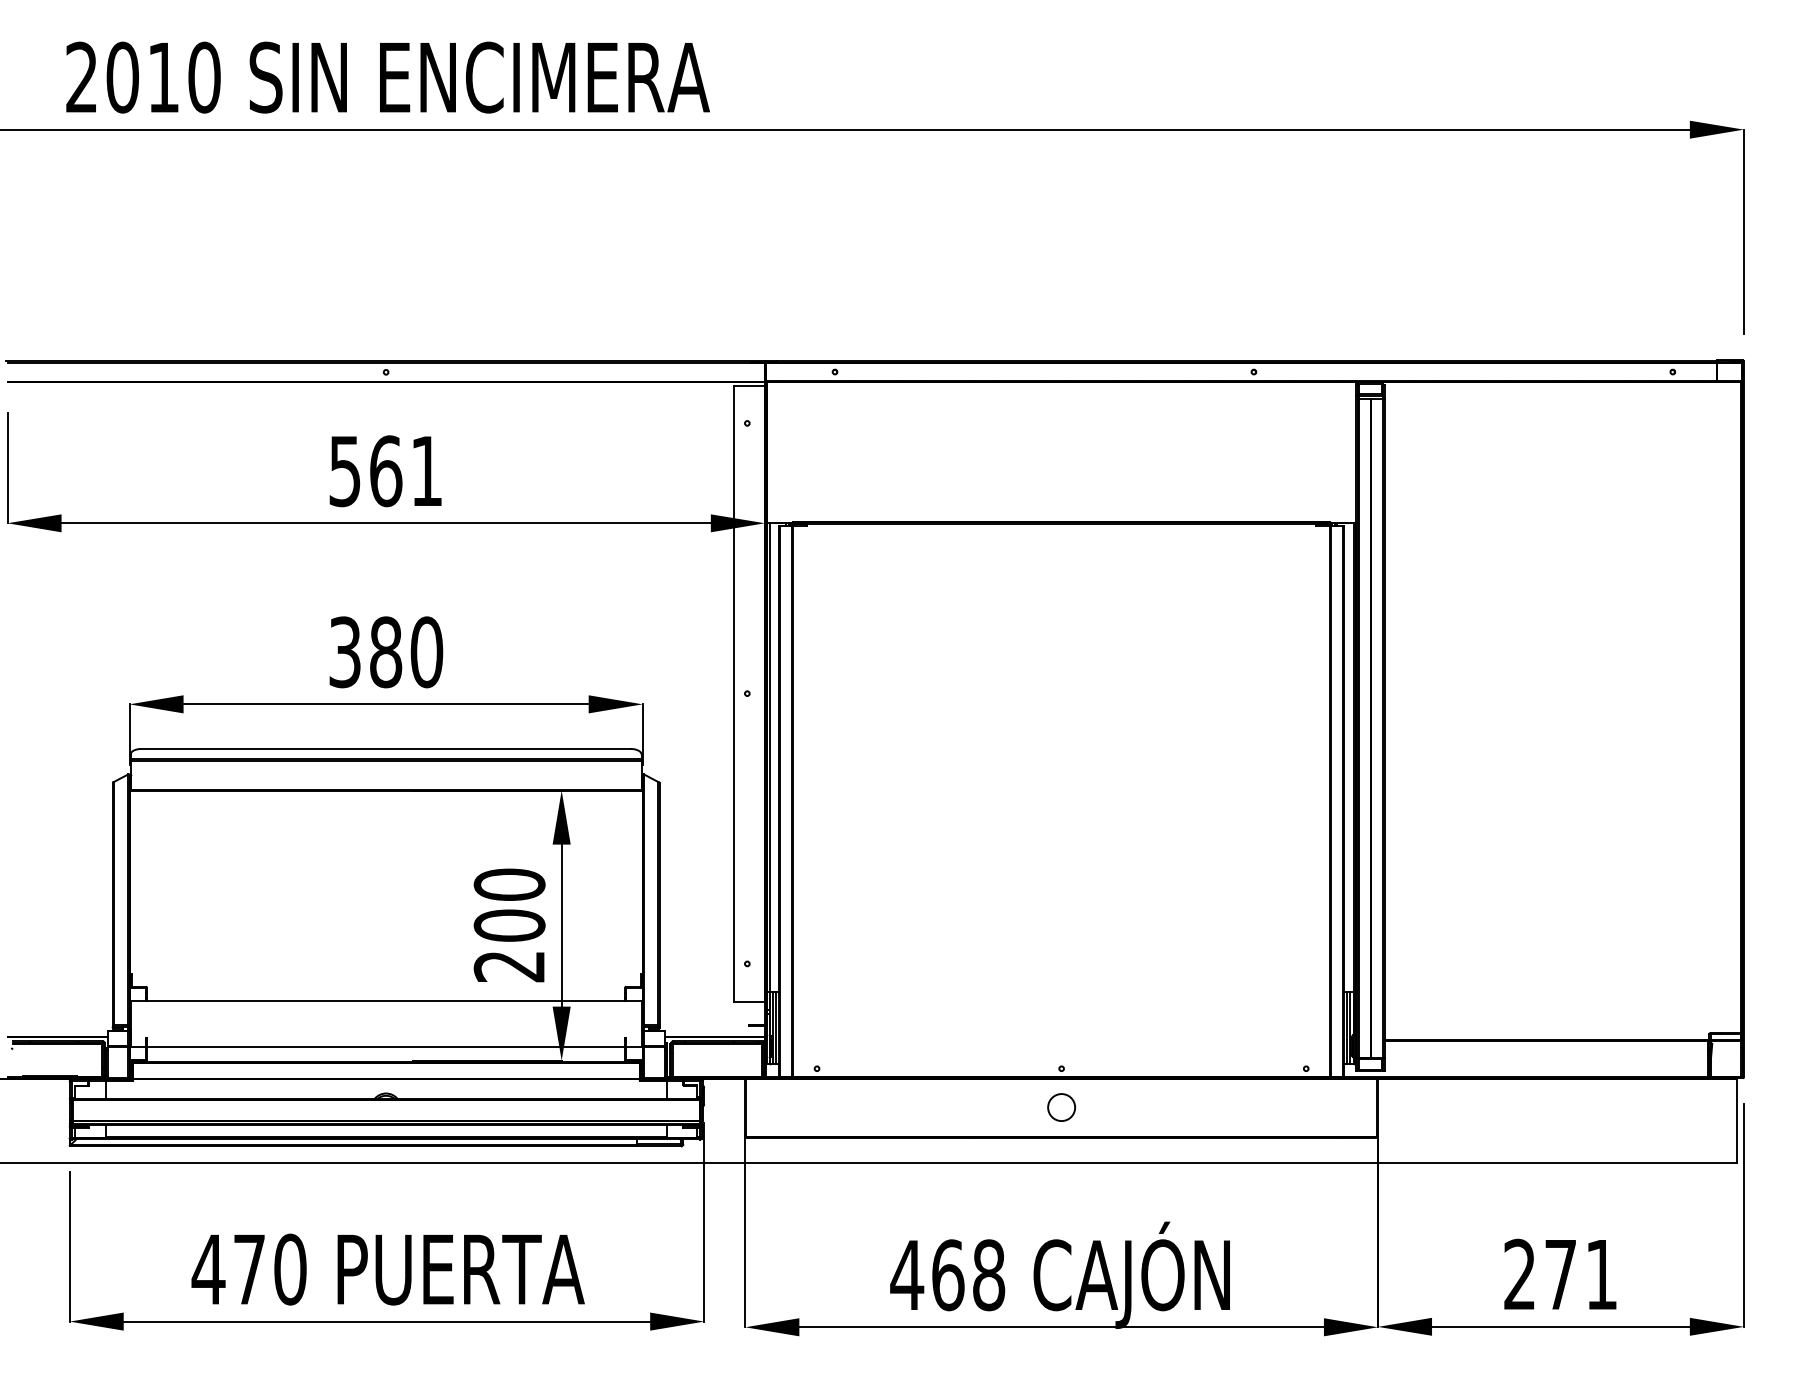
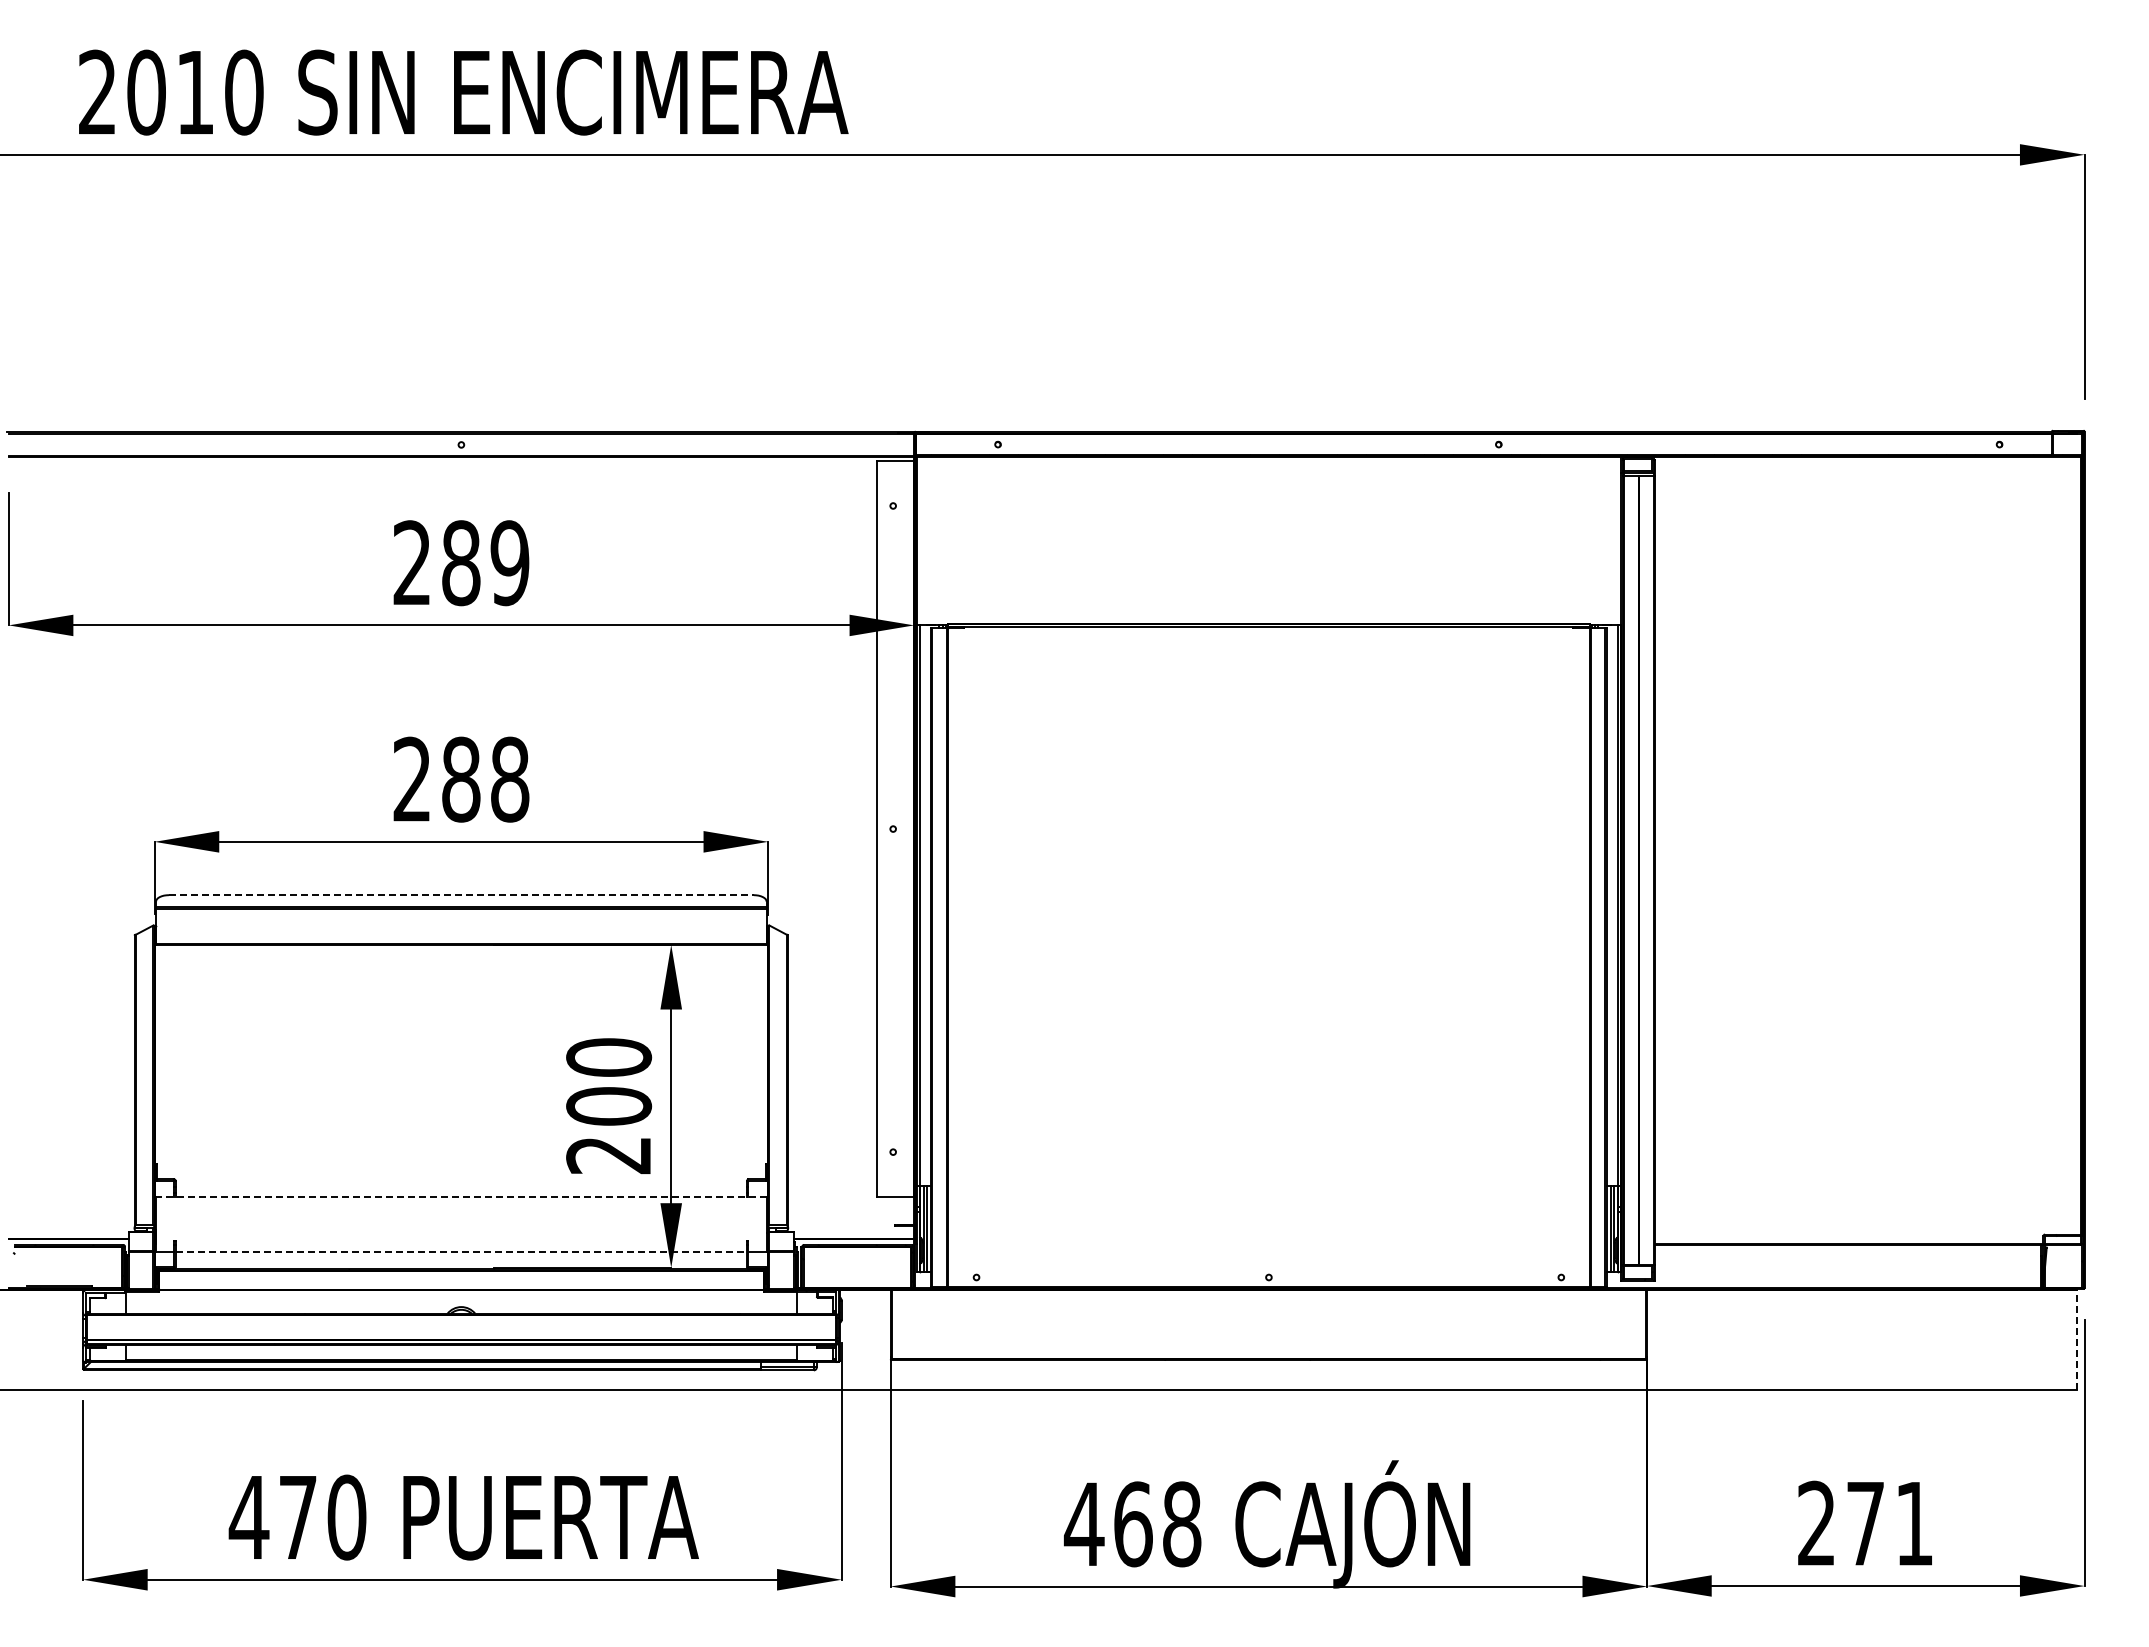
text: (386, 471) -> (461, 563), 561 -> 289
text: (386, 652) -> (461, 779), 380 -> 288
line: (386, 749) -> (461, 895), solid -> dashed
line: (385, 1001) -> (460, 1196), solid -> dashed
line: (386, 1047) -> (461, 1251), solid -> dashed
circle: (1061, 1107) -> (1268, 1323), removed
line: (1737, 1120) -> (2076, 1339), solid -> dashed

